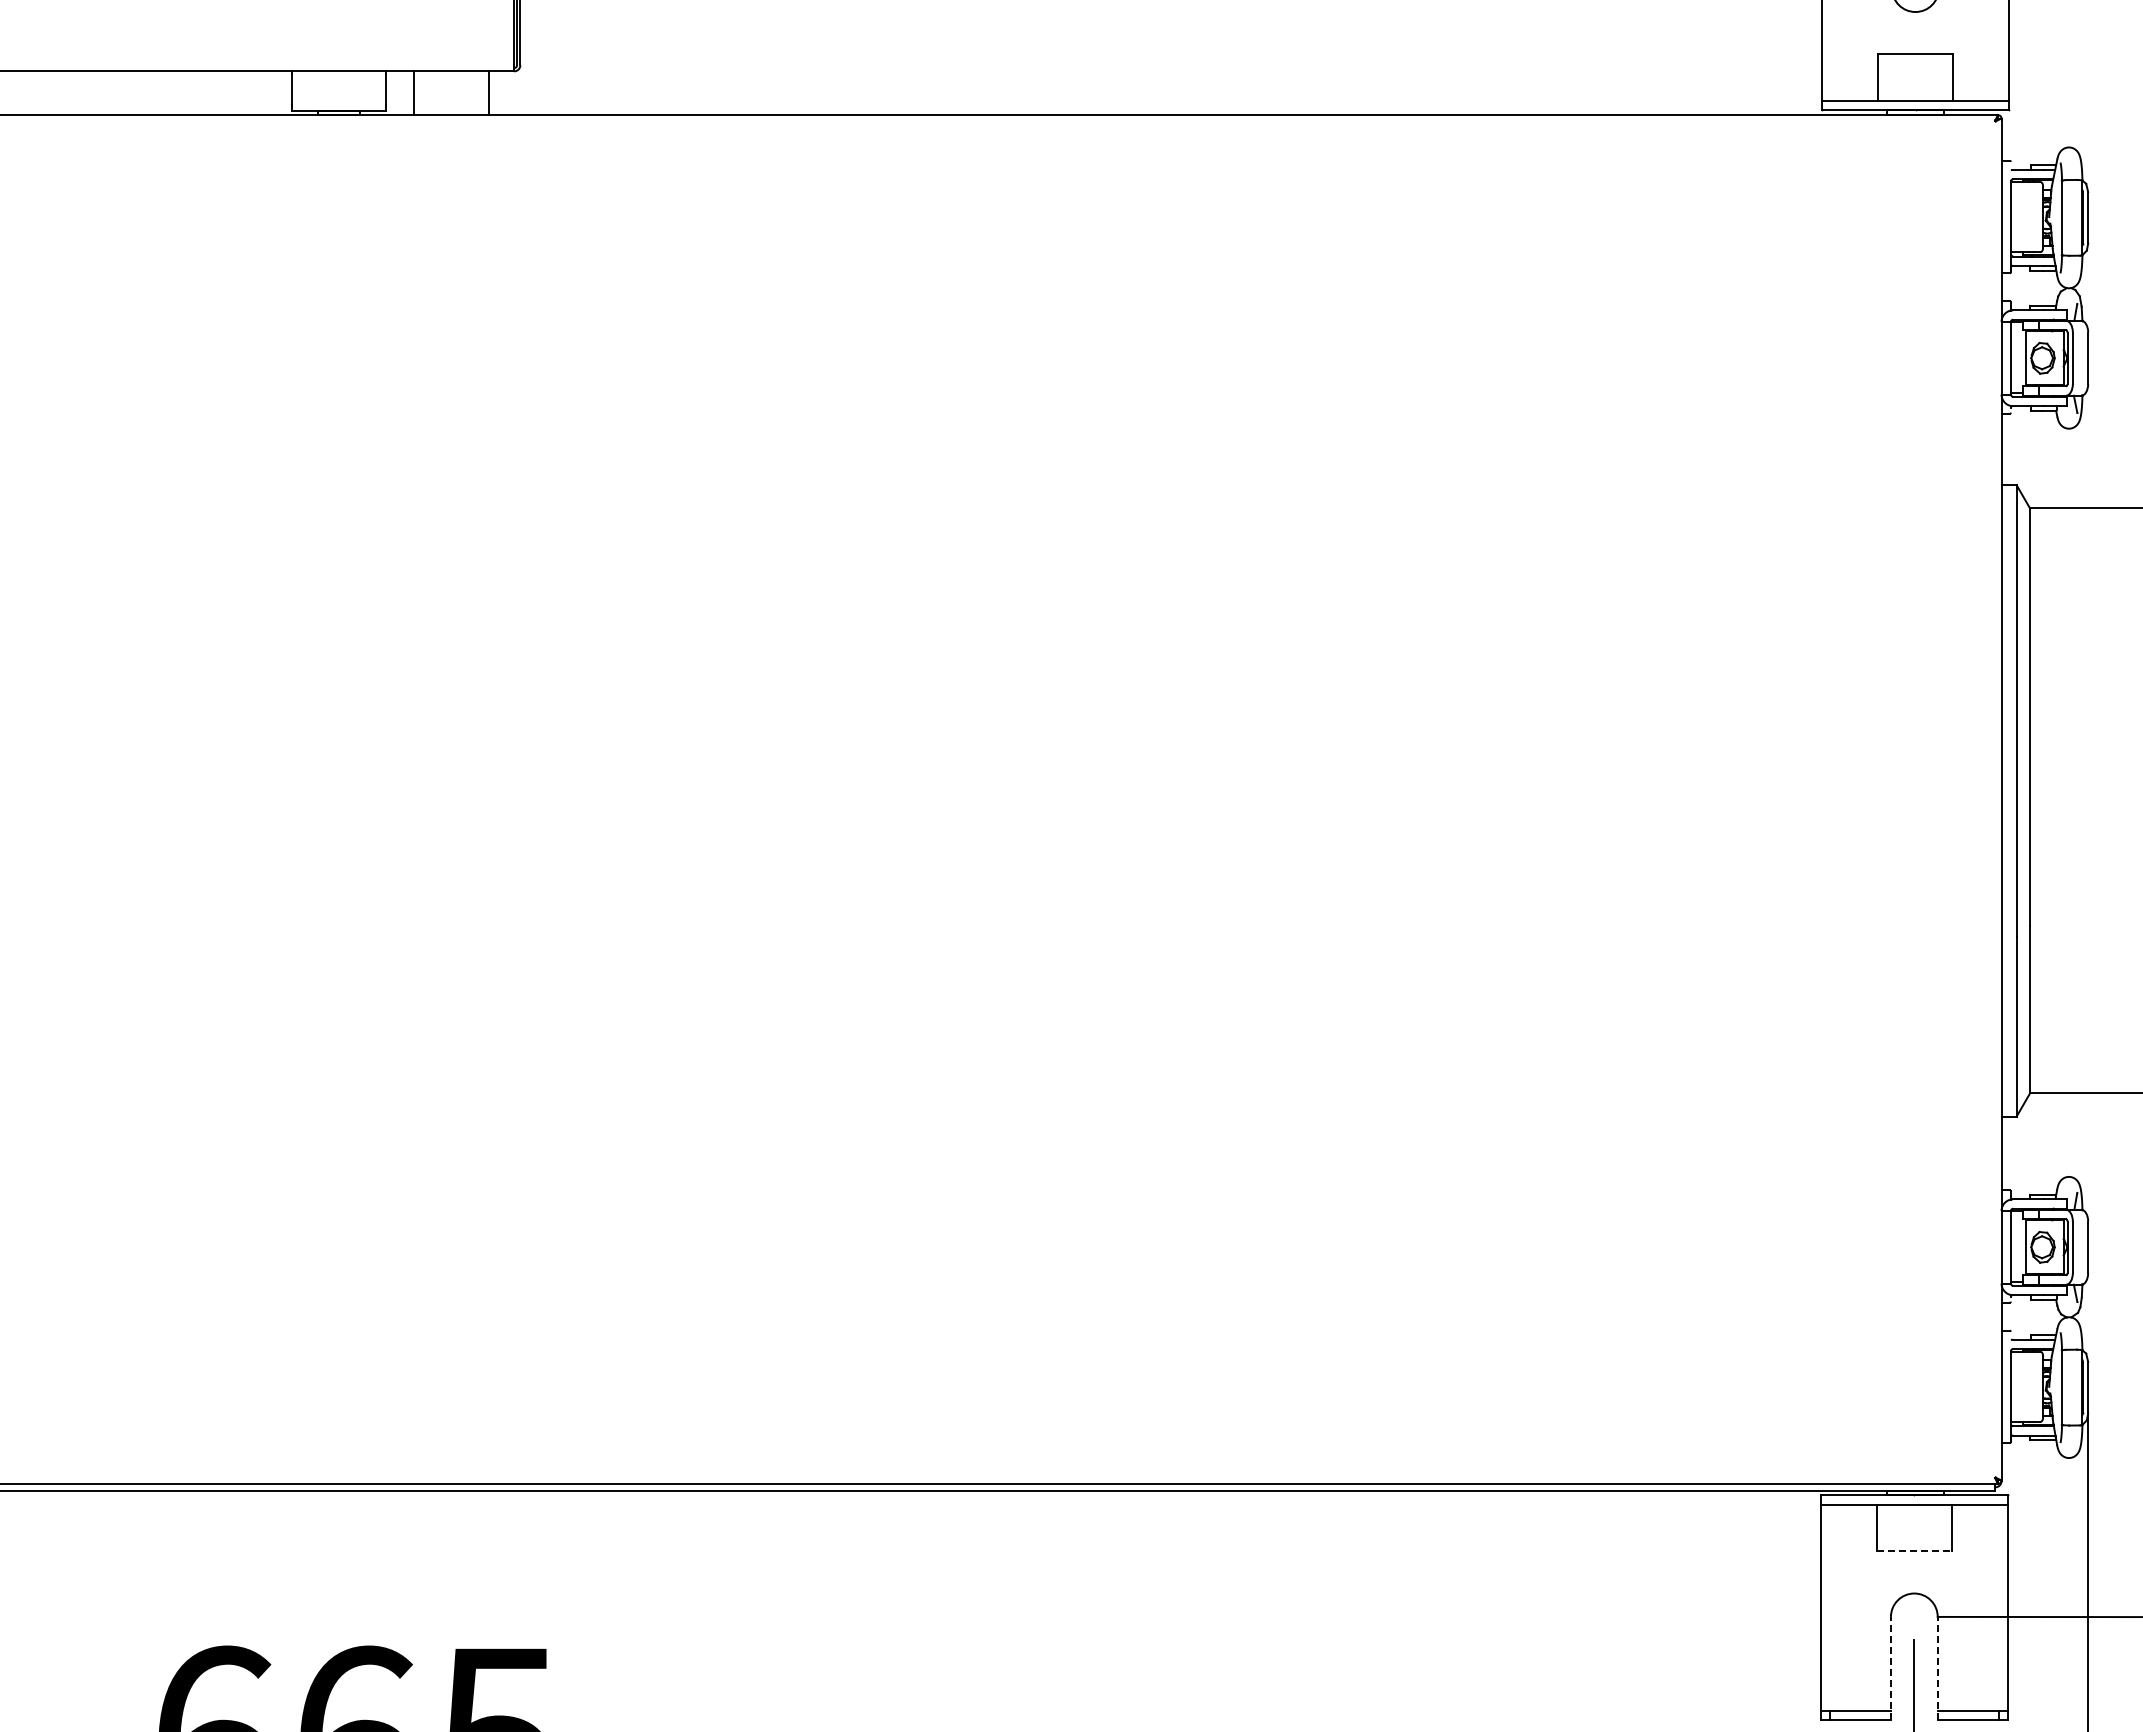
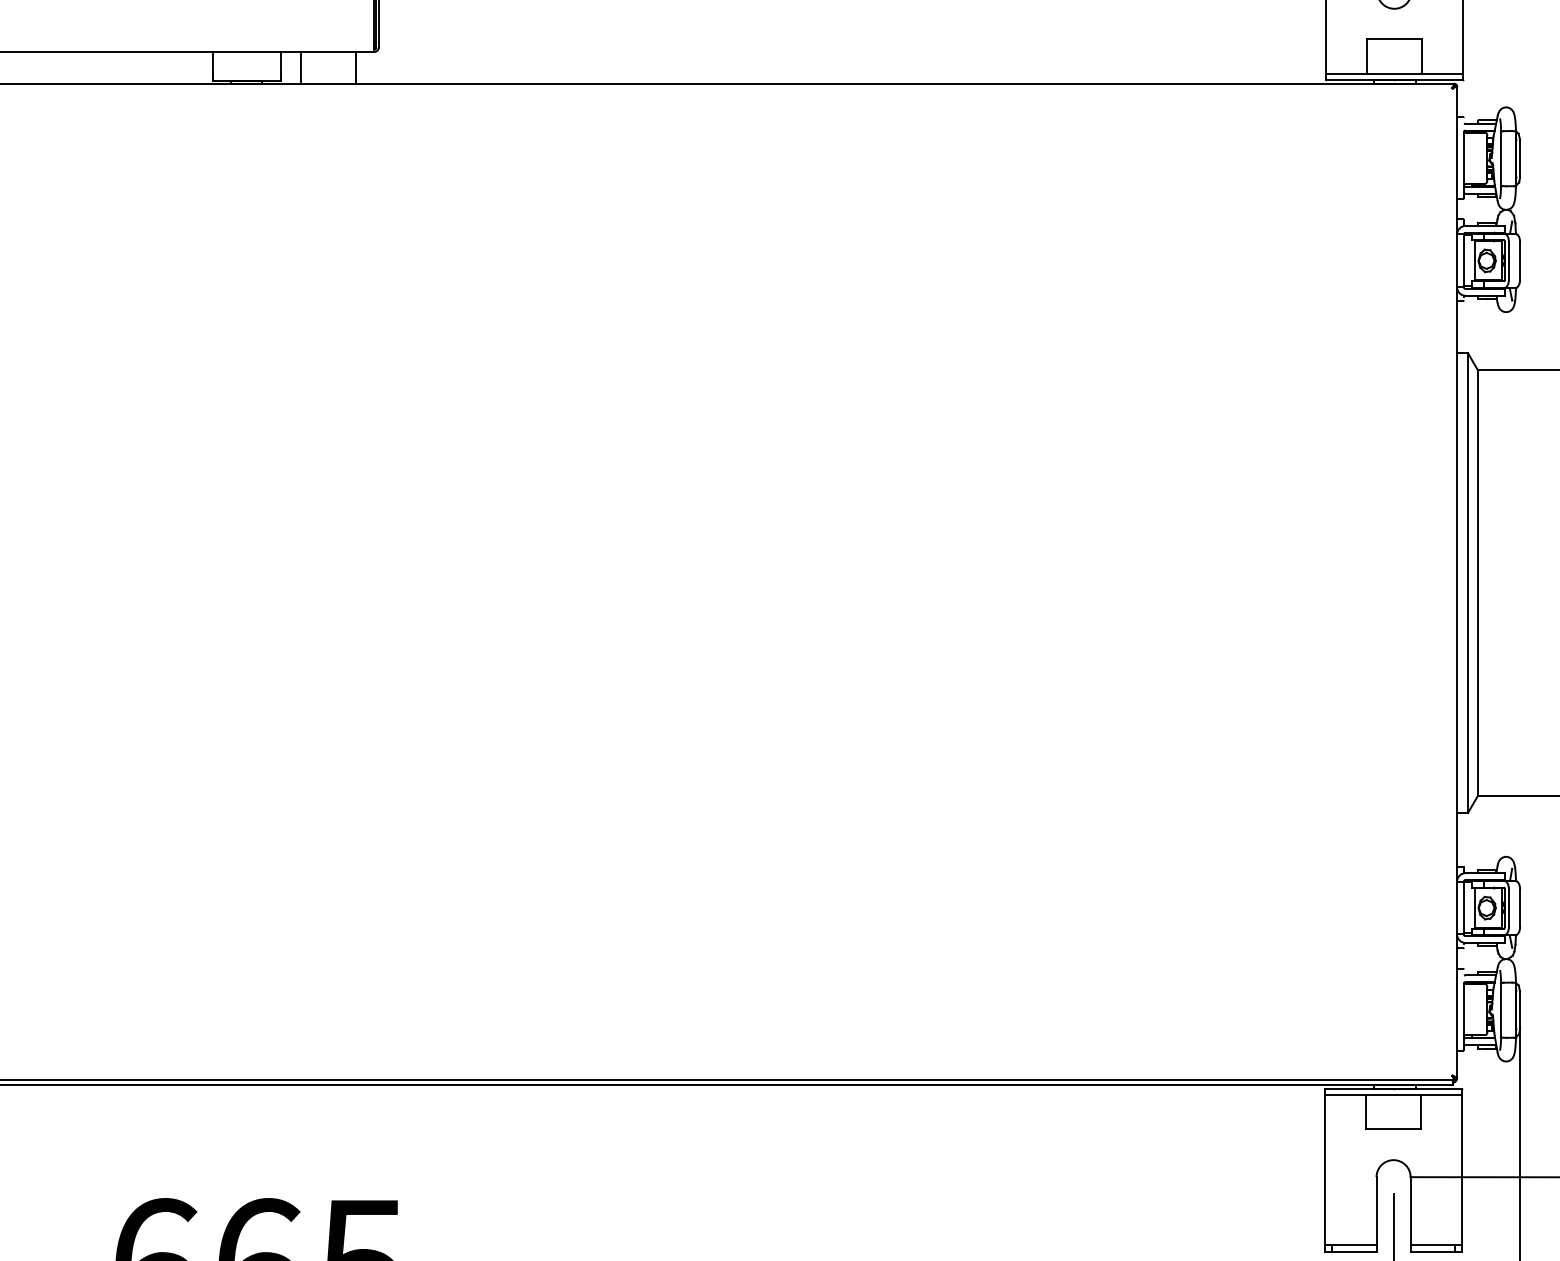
line: (1914, 1551) -> (1393, 1129), dashed -> solid
line: (1890, 1667) -> (1376, 1213), dashed -> solid
line: (1937, 1667) -> (1410, 1213), dashed -> solid

